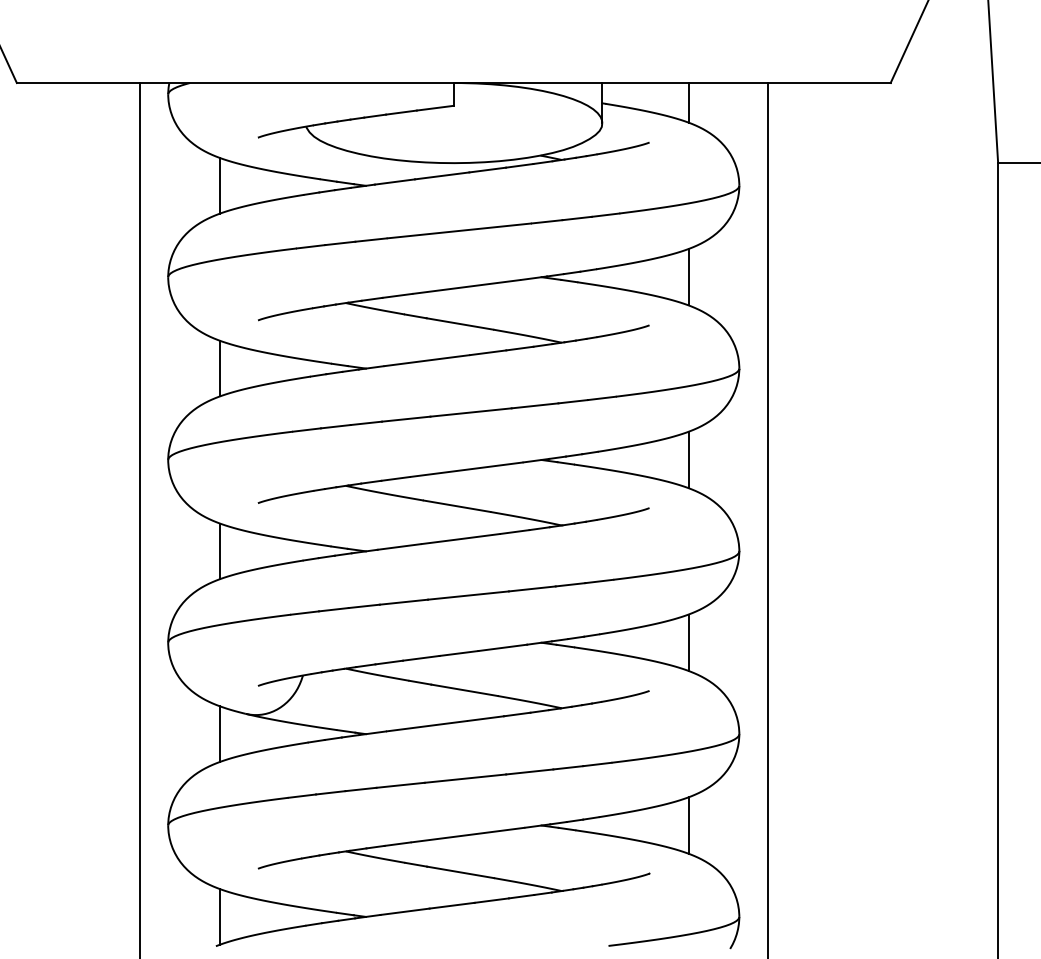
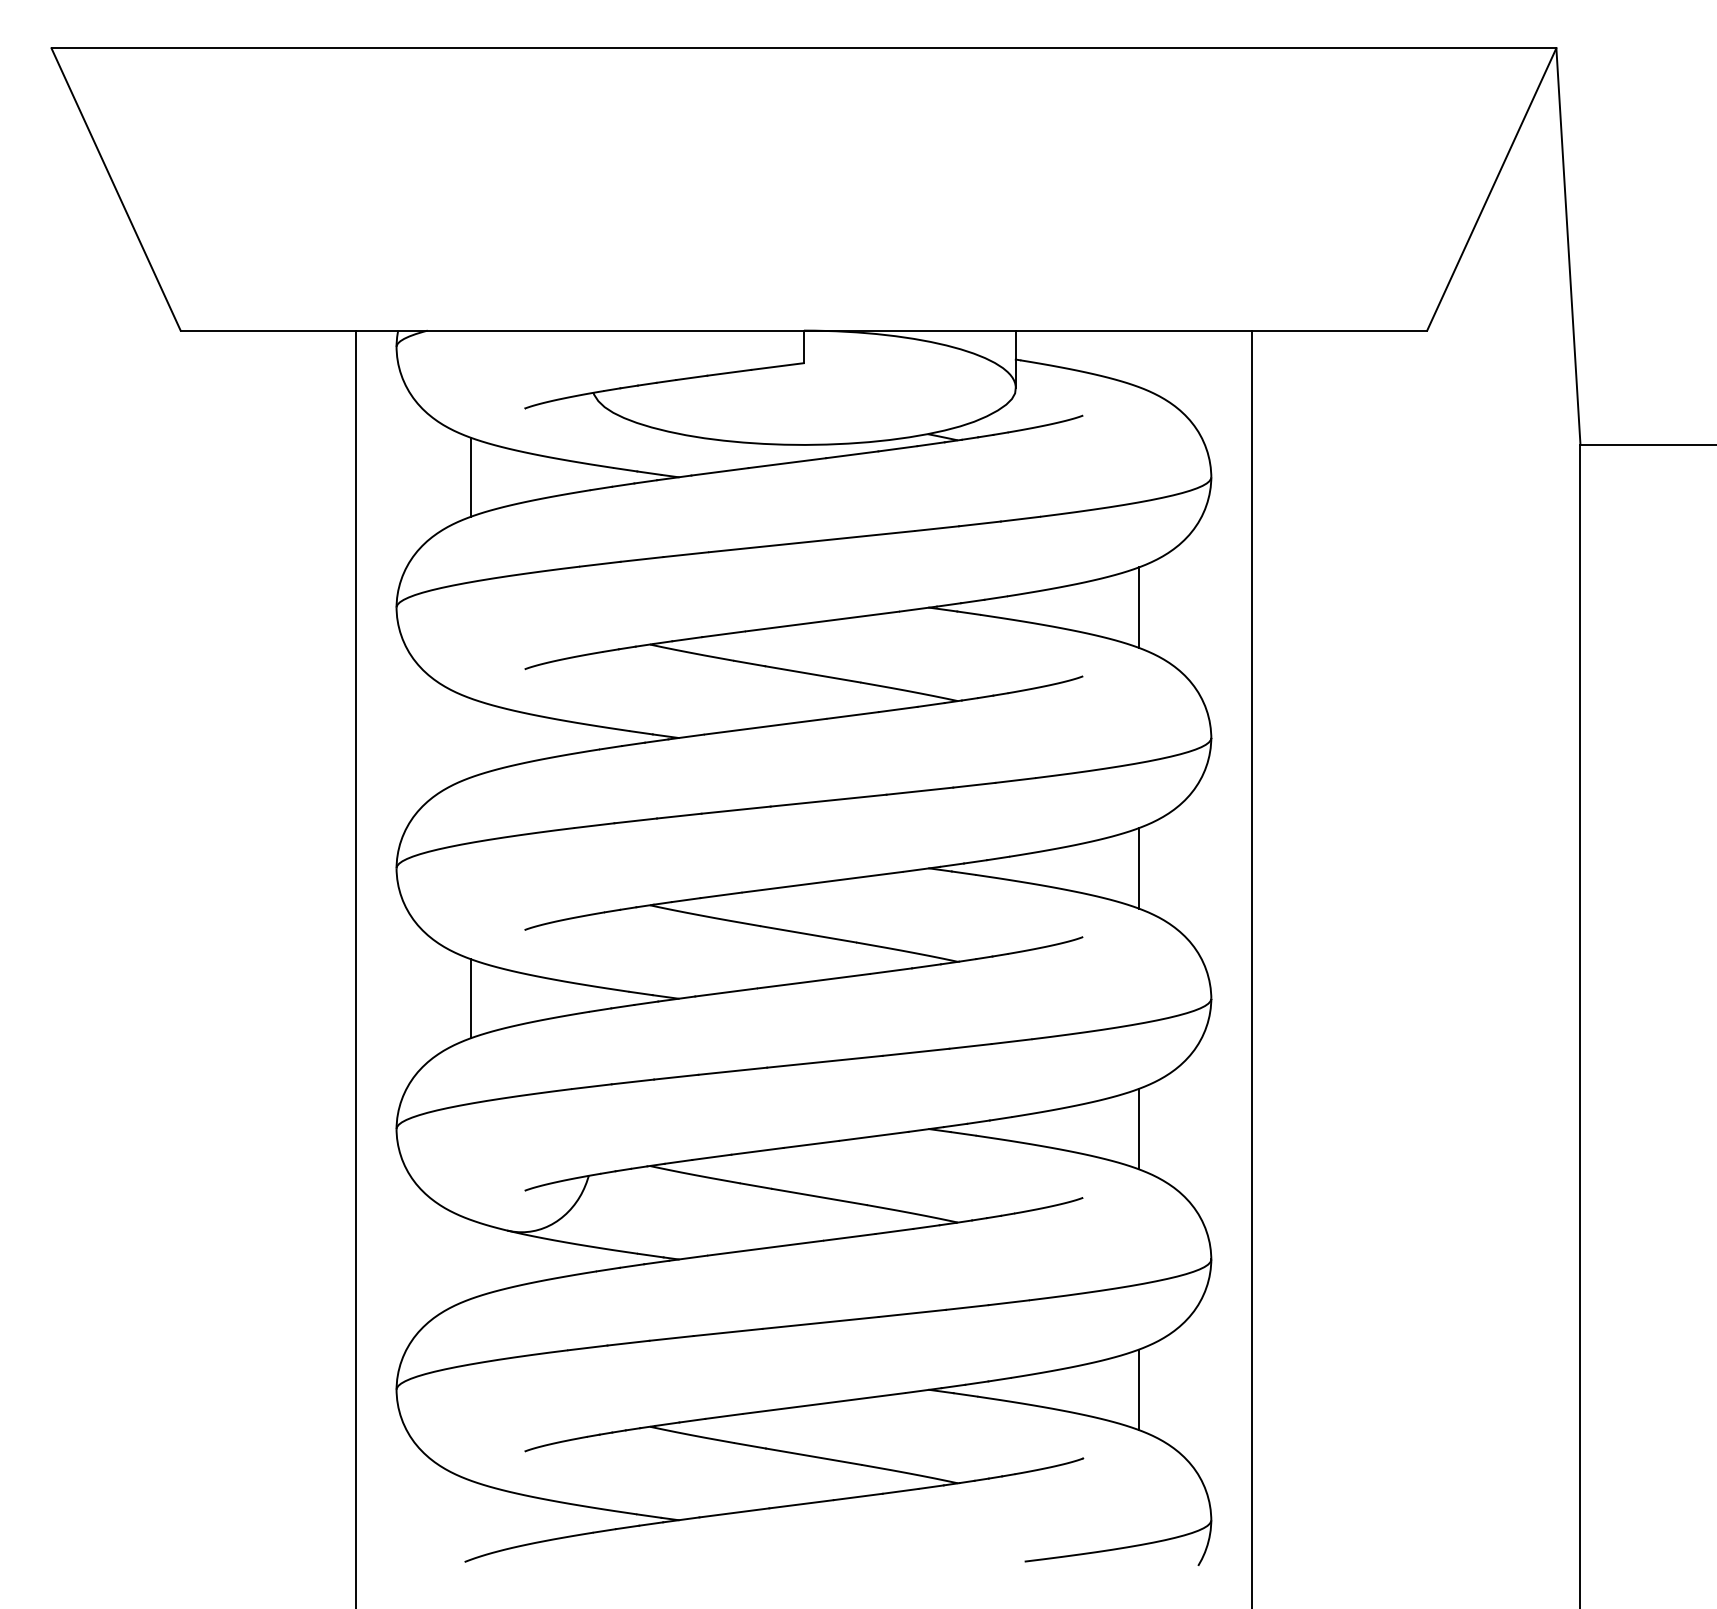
line: (689, 102) -> (1139, 358), removed
line: (220, 368) -> (470, 737), removed
line: (220, 734) -> (470, 1259), removed
line: (220, 916) -> (470, 1519), removed

